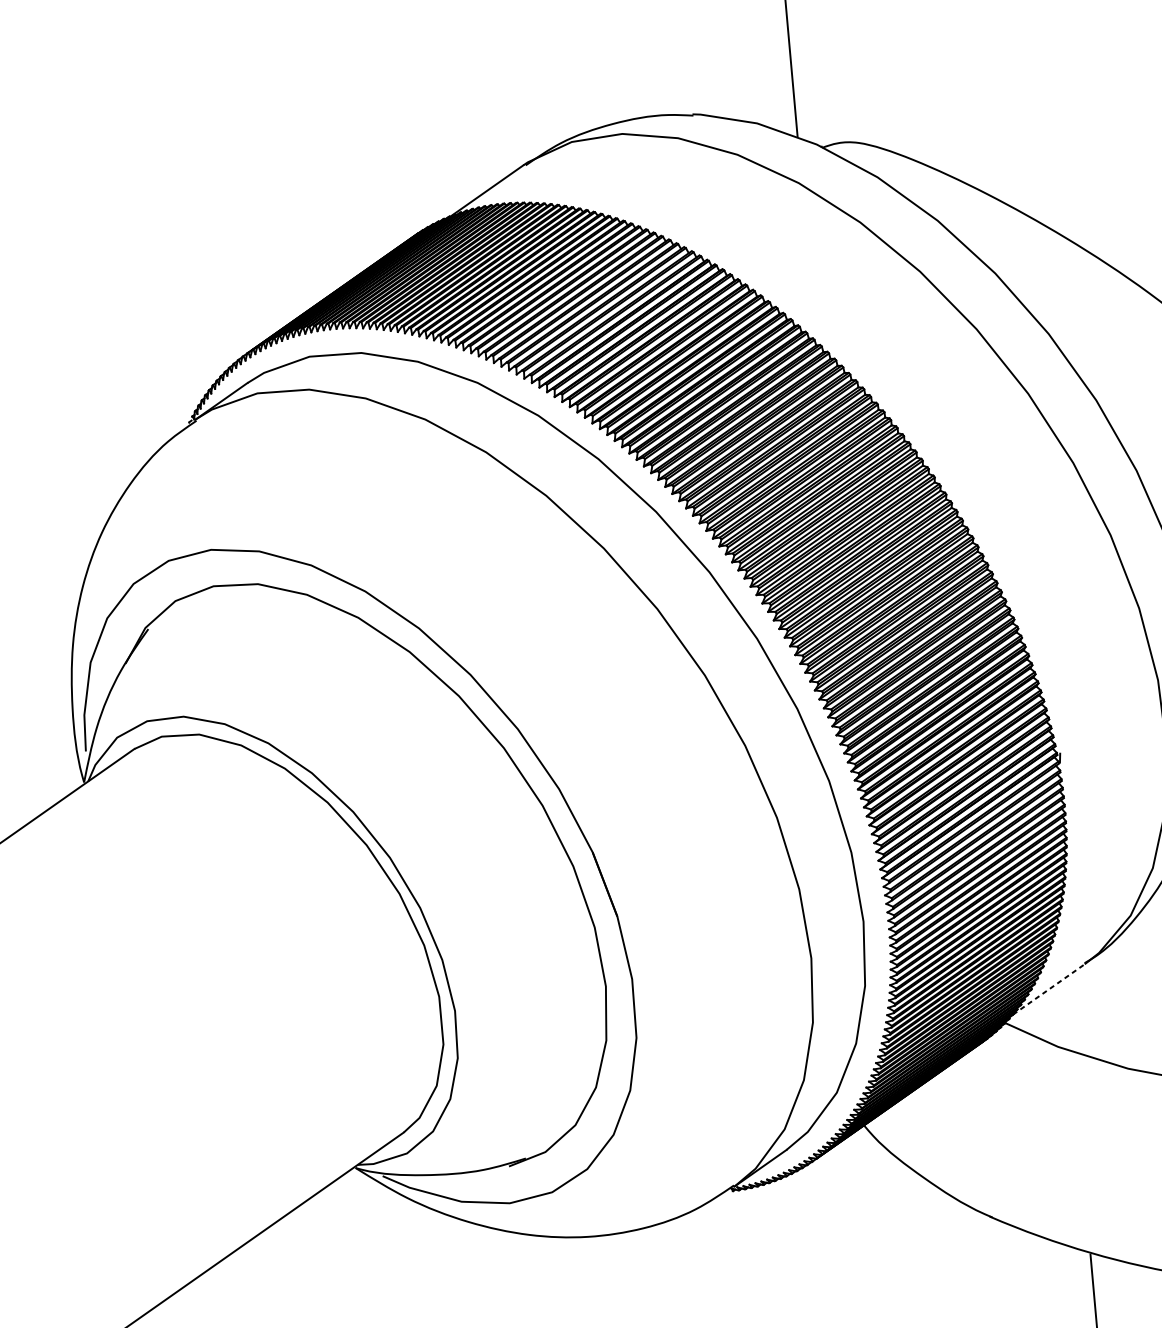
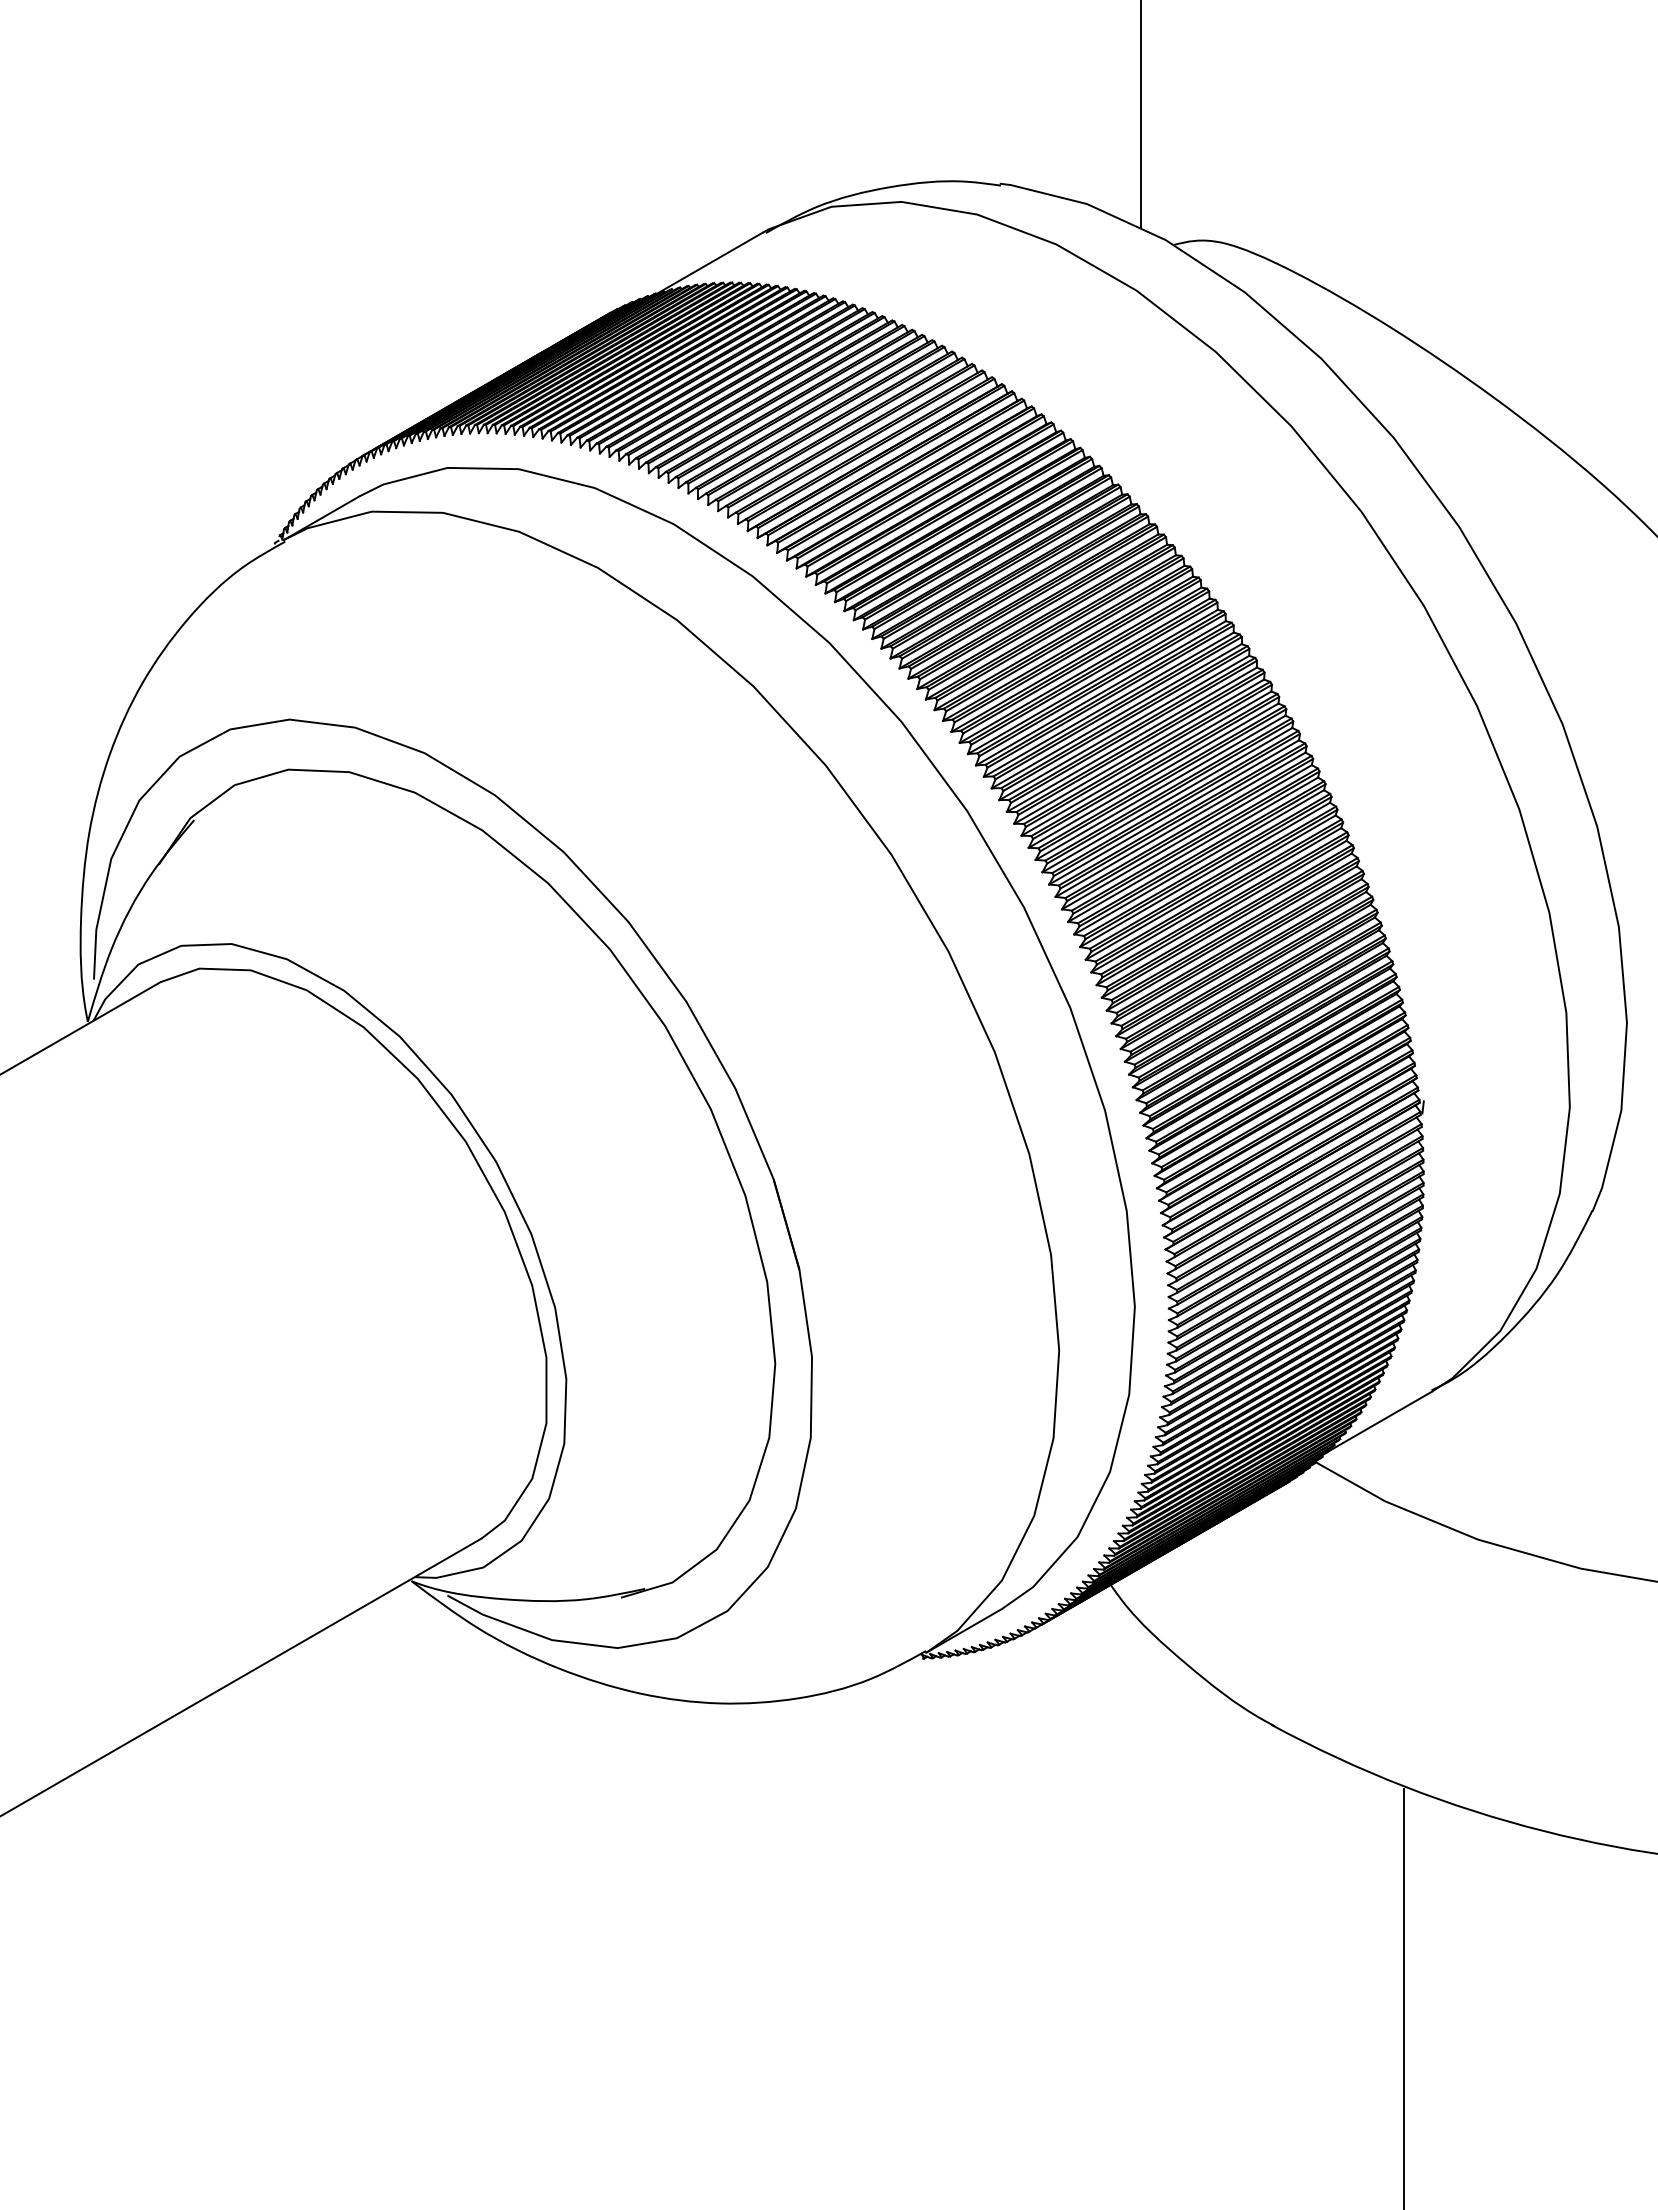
line: (1049, 989) -> (1380, 1421), dashed -> solid

